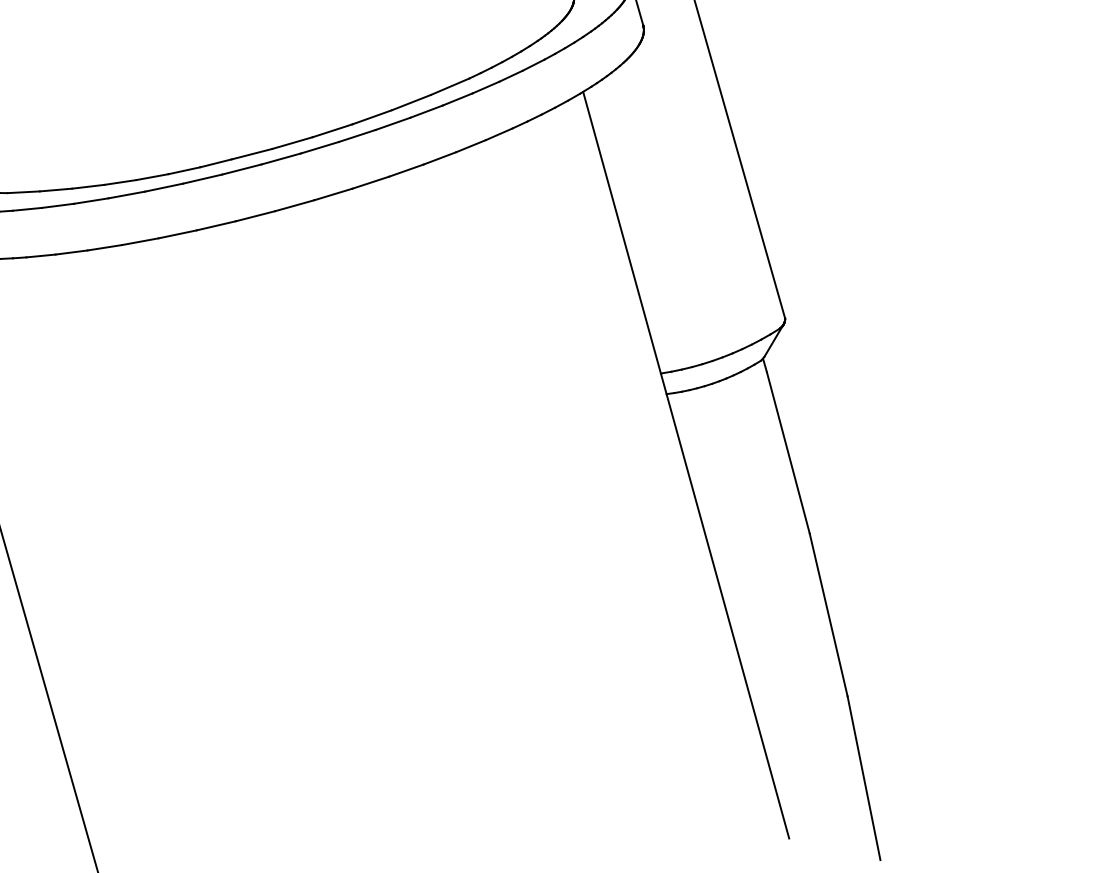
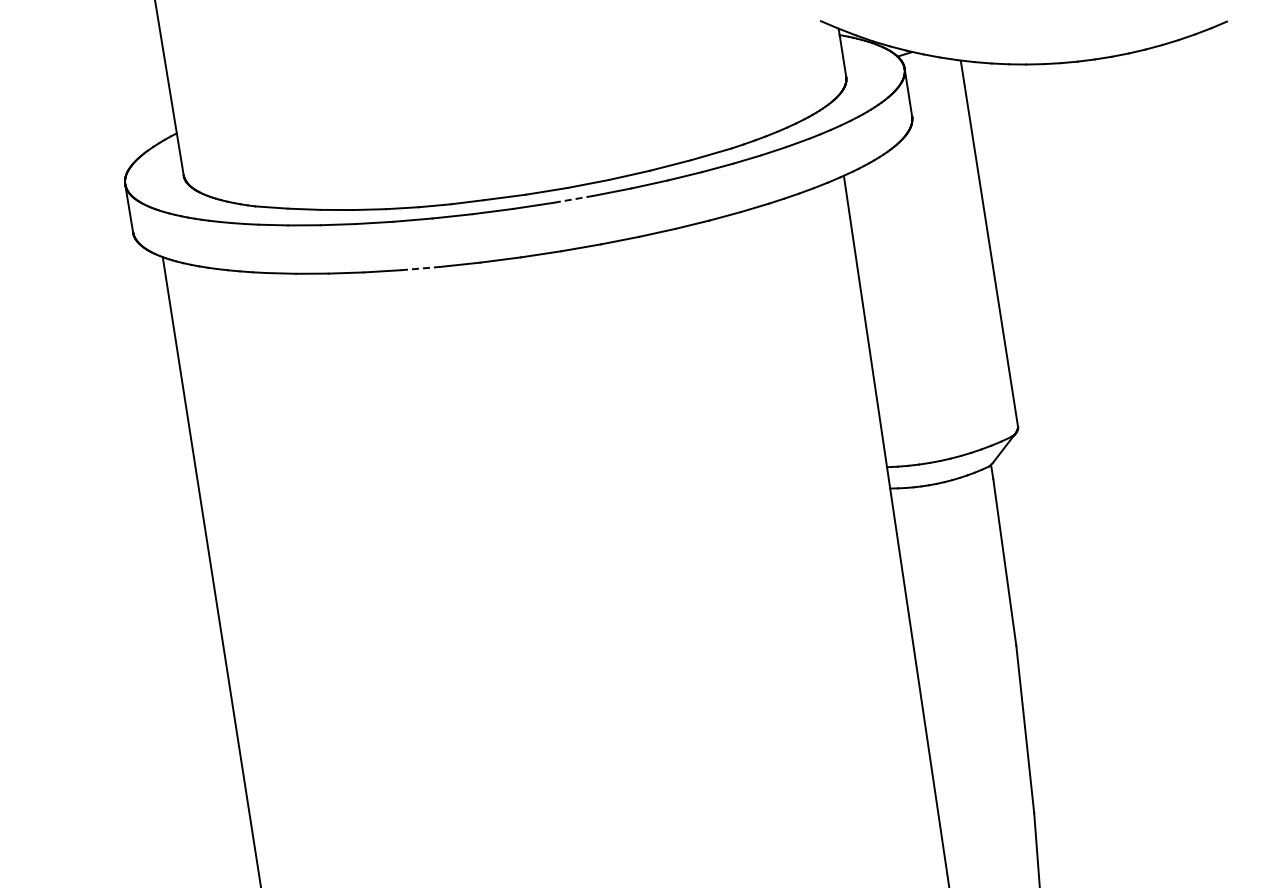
line: (319, 147) -> (573, 199), solid -> dashed
line: (177, 234) -> (420, 268), solid -> dashed

